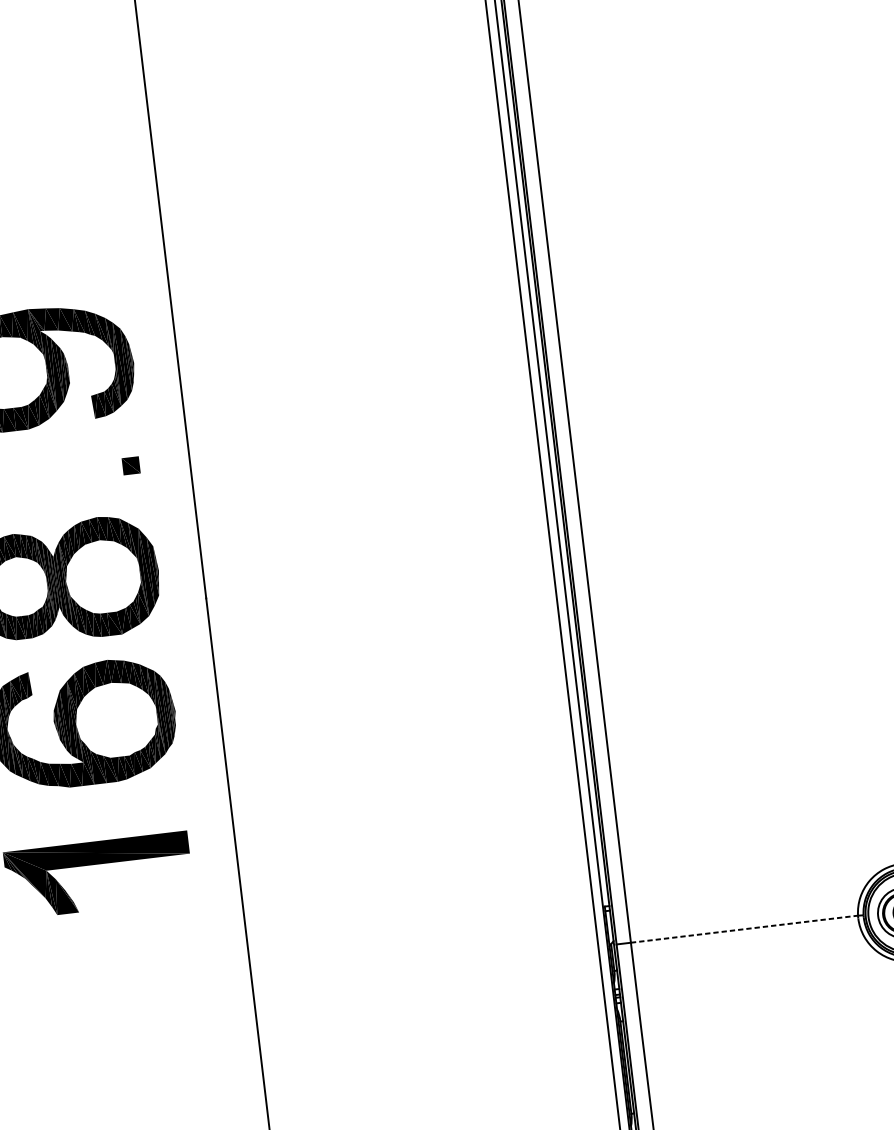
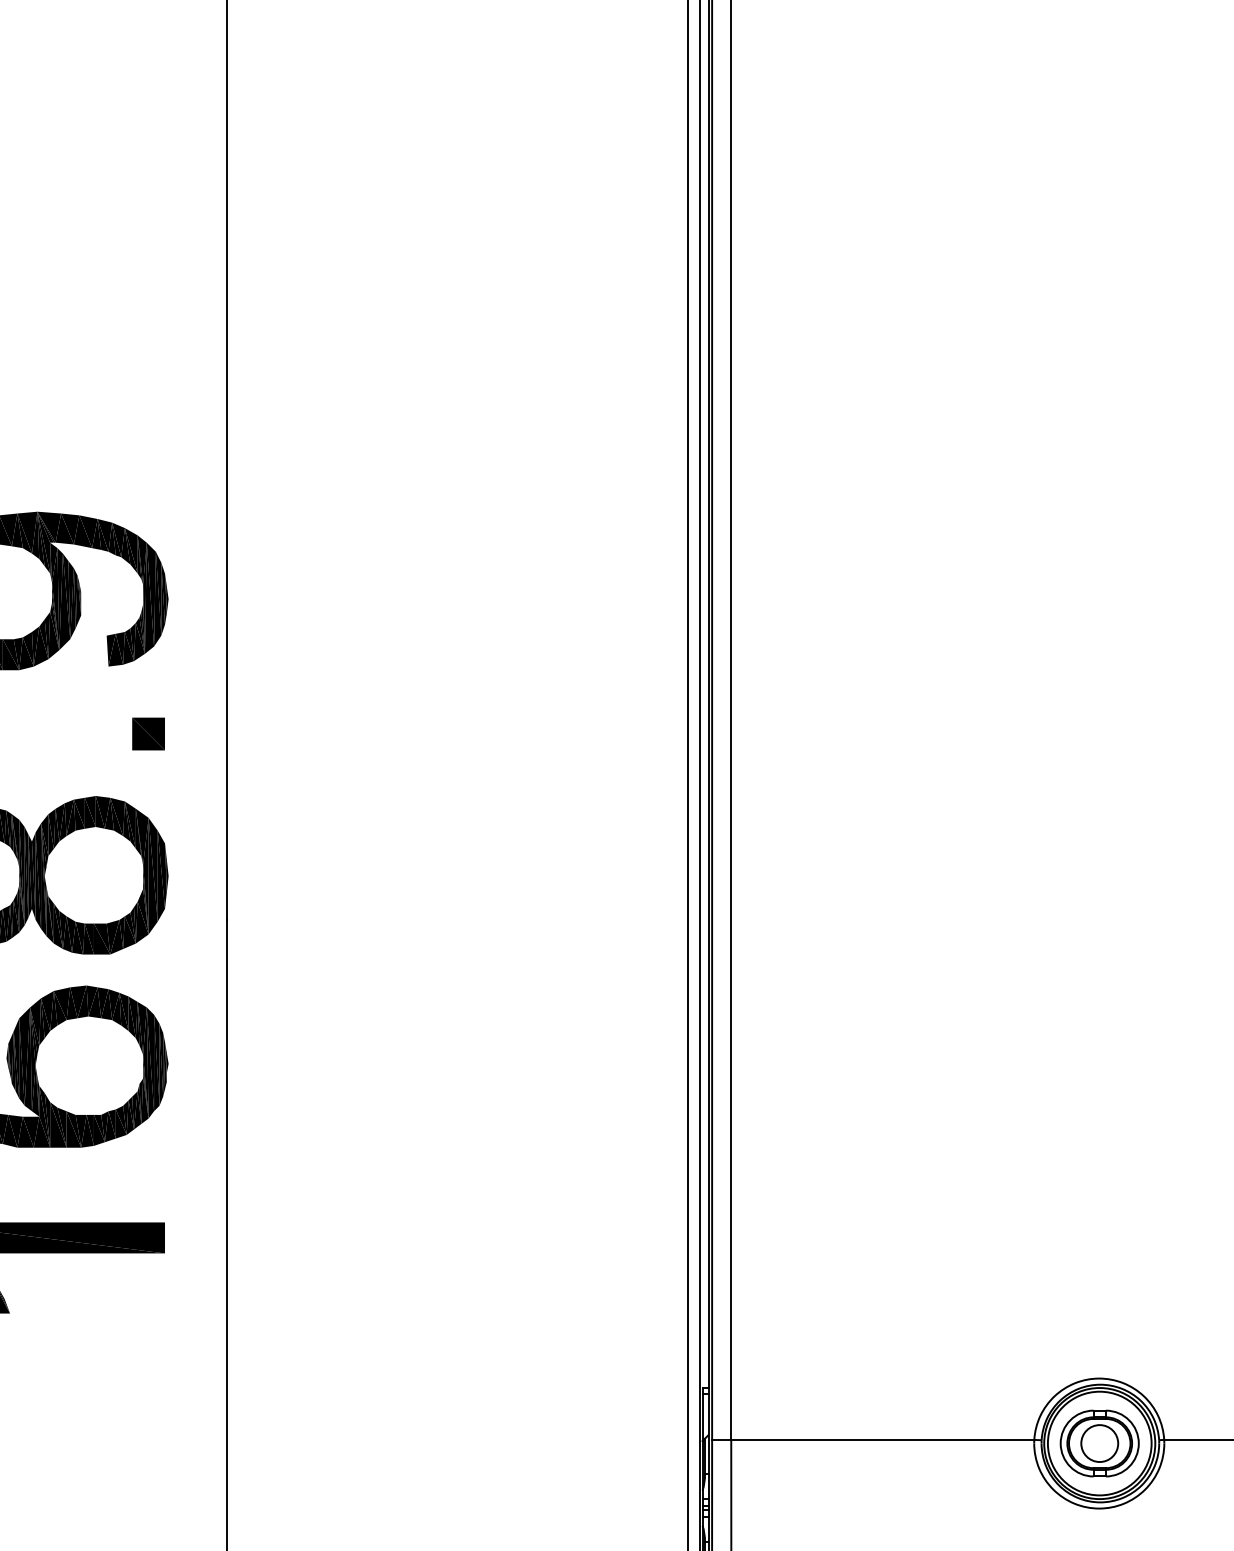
part: (131, 465) -> (148, 733), size x1.43
line: (744, 928) -> (882, 1439), dashed -> solid

